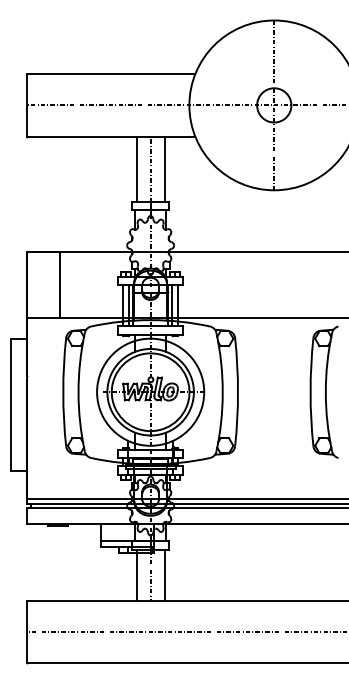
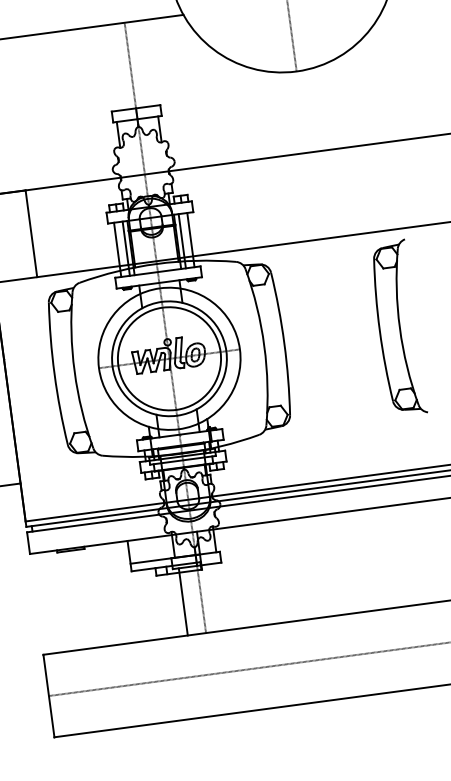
line: (136, 168) -> (111, 66), removed
line: (164, 168) -> (148, 62), removed
line: (164, 574) -> (219, 596), removed

